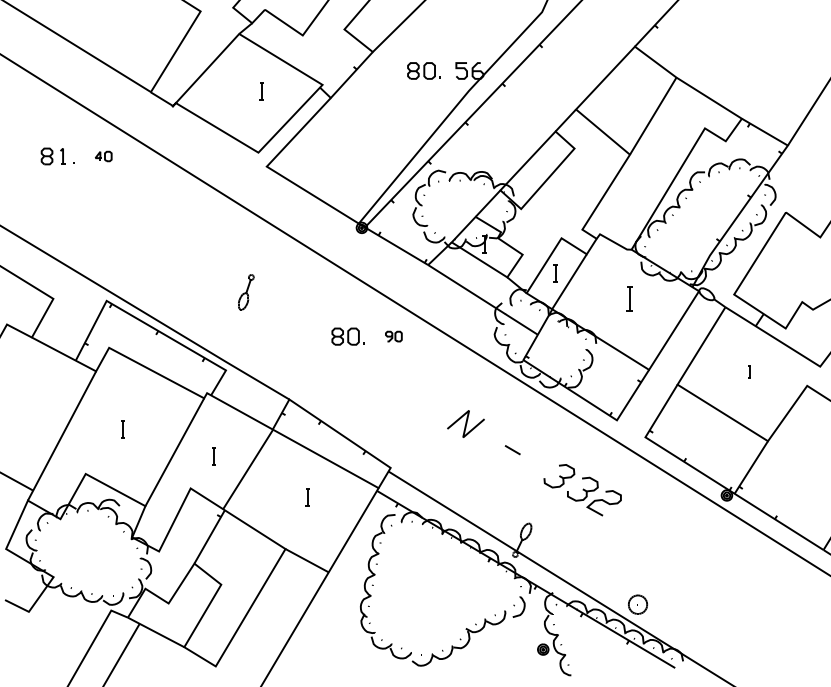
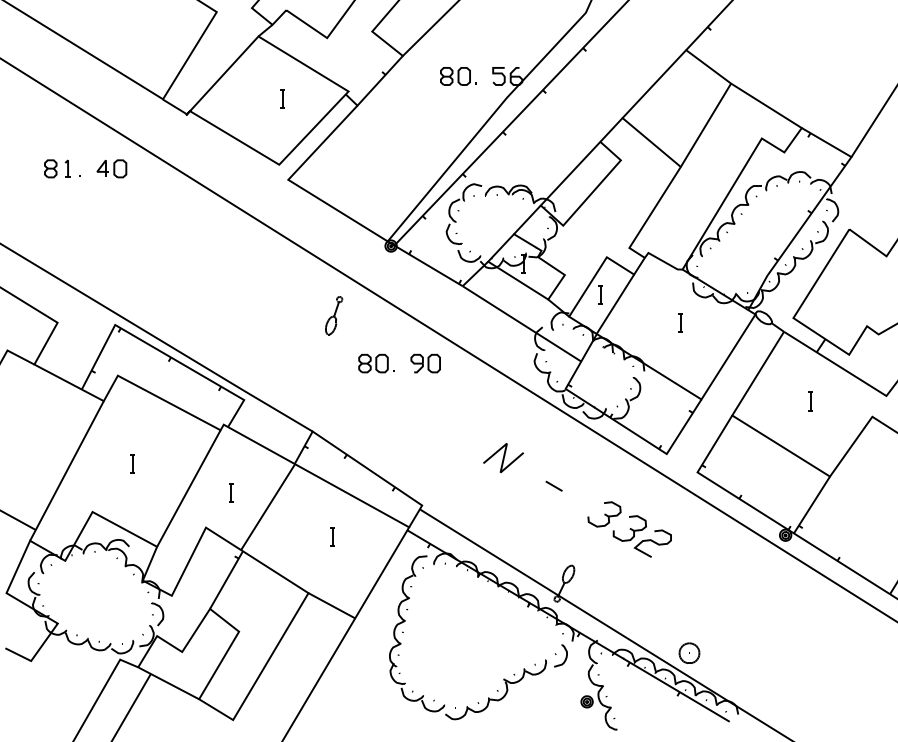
part: (103, 156) -> (111, 168), size x1.67
part: (246, 292) -> (334, 315), moved
part: (629, 298) -> (680, 322), size x0.71
part: (393, 336) -> (425, 363), size x1.67
part: (749, 371) -> (810, 401), size x1.43

